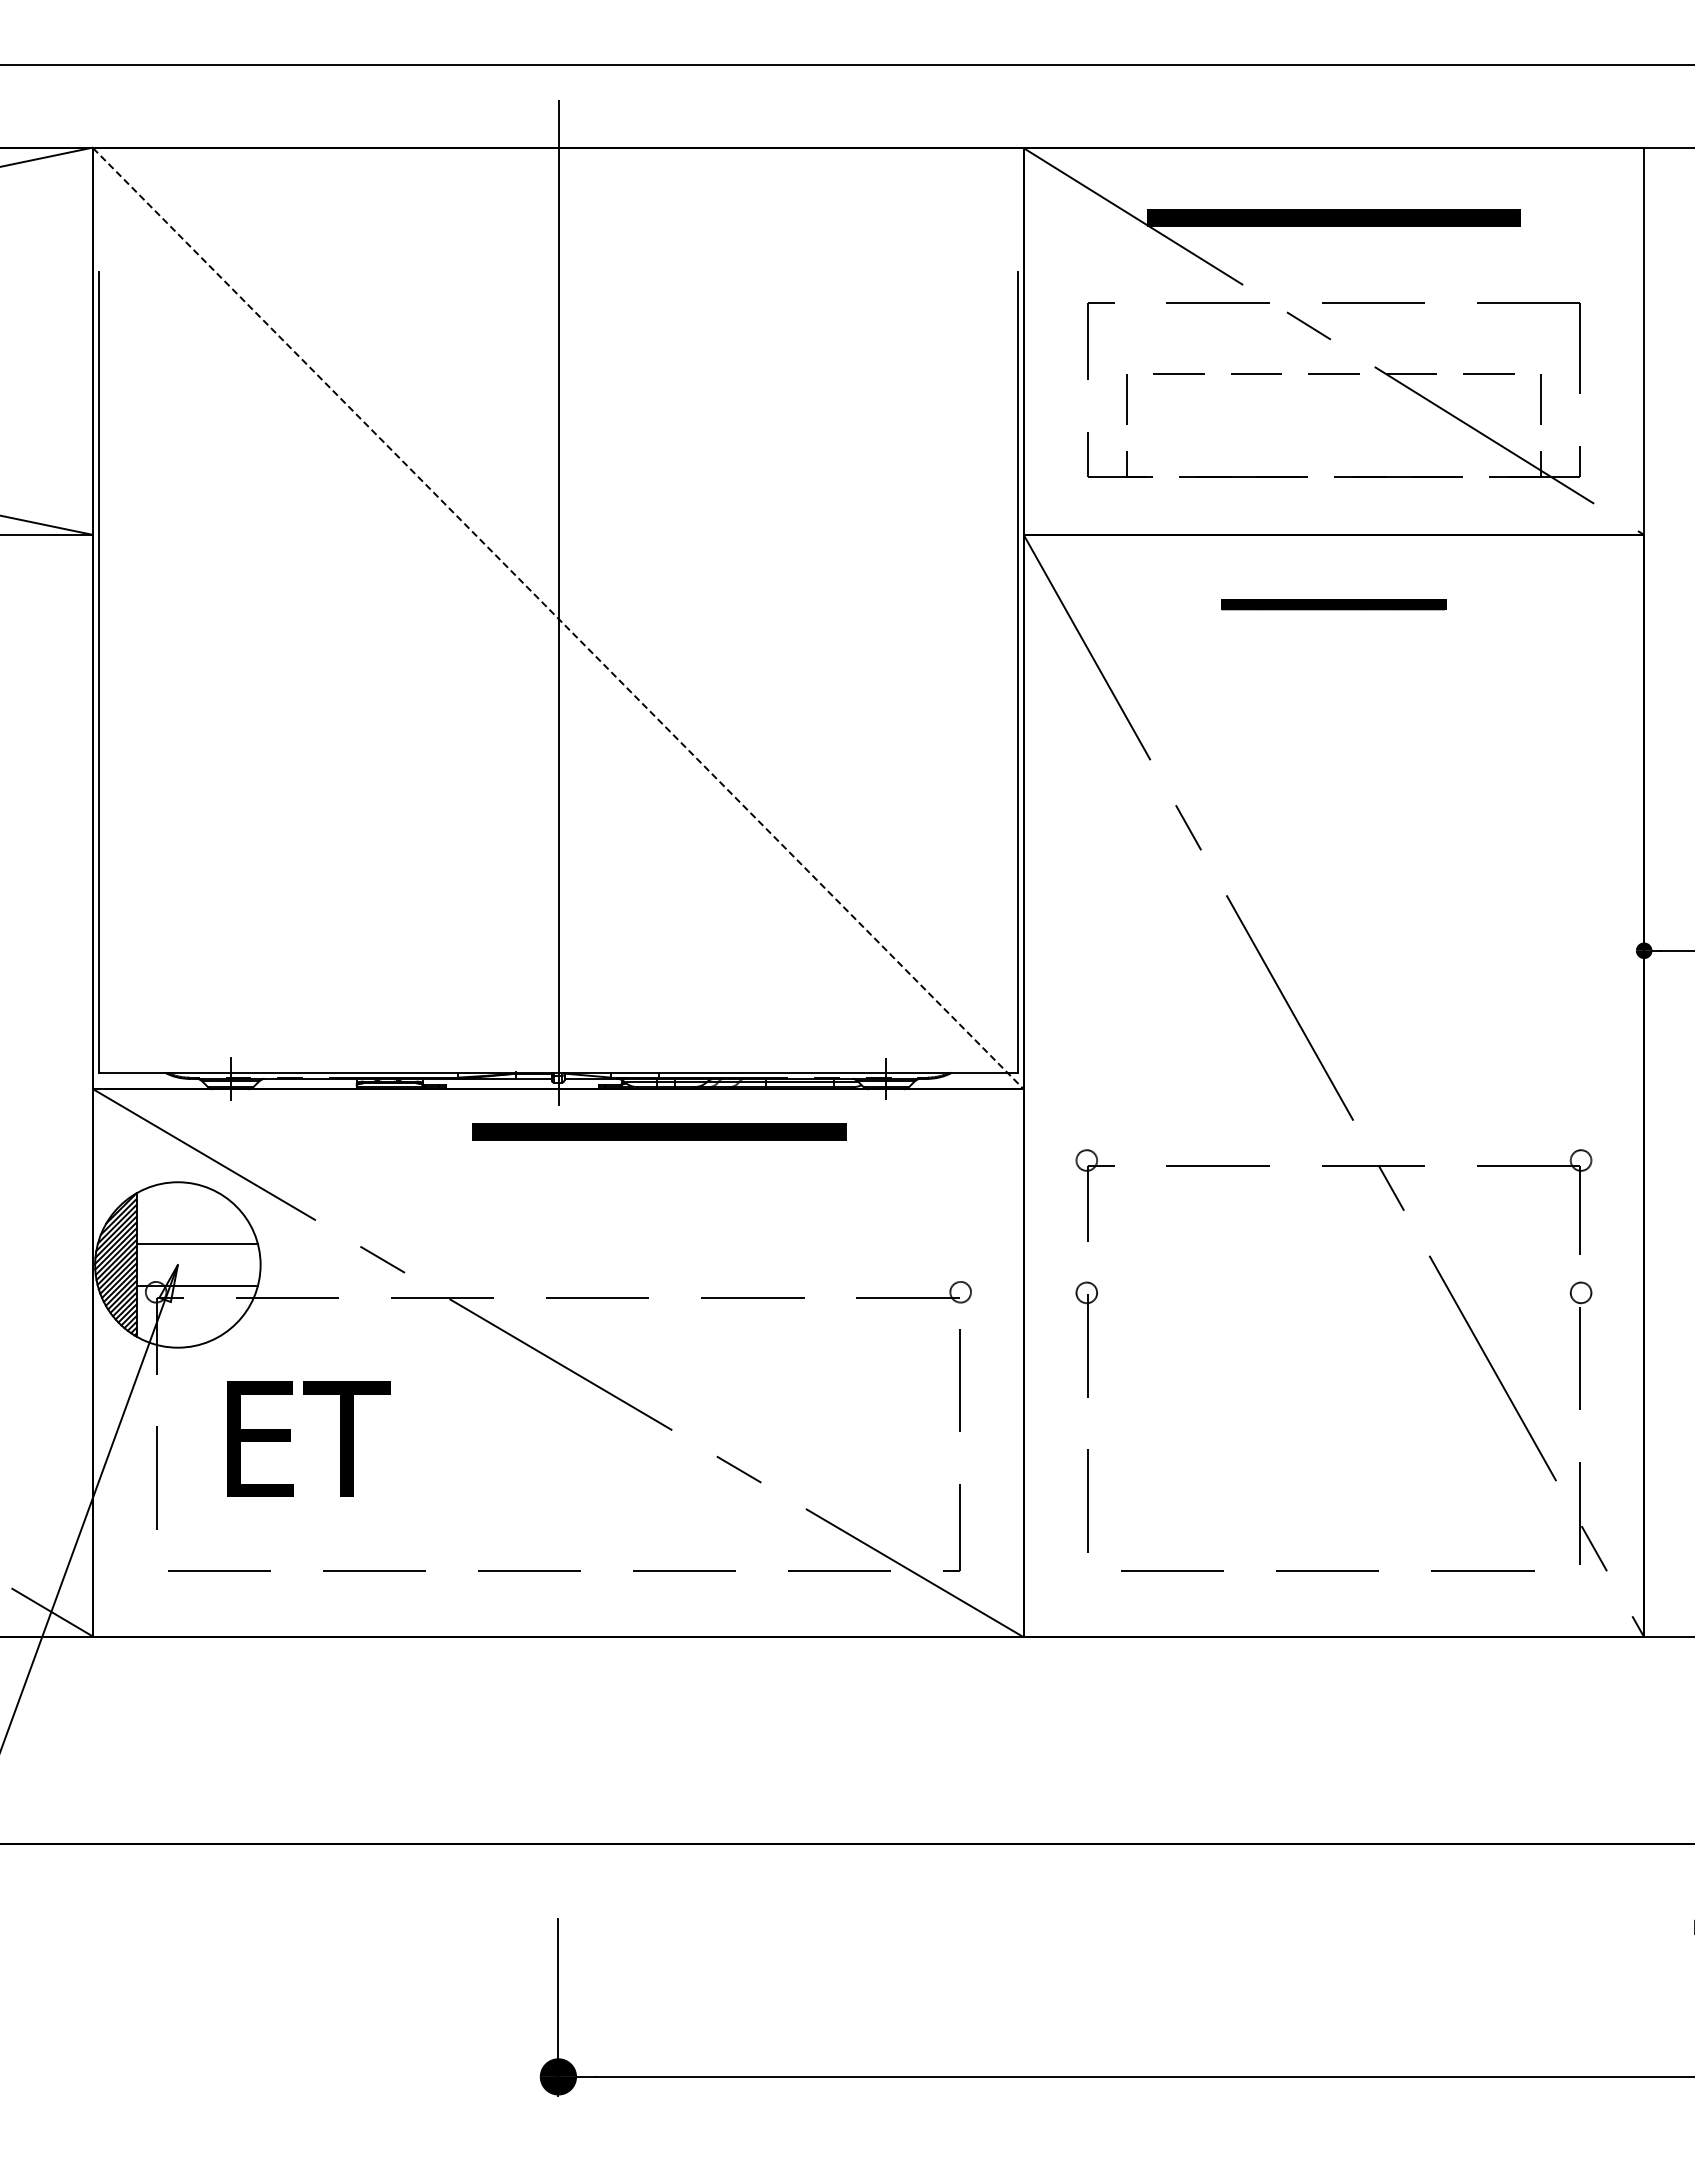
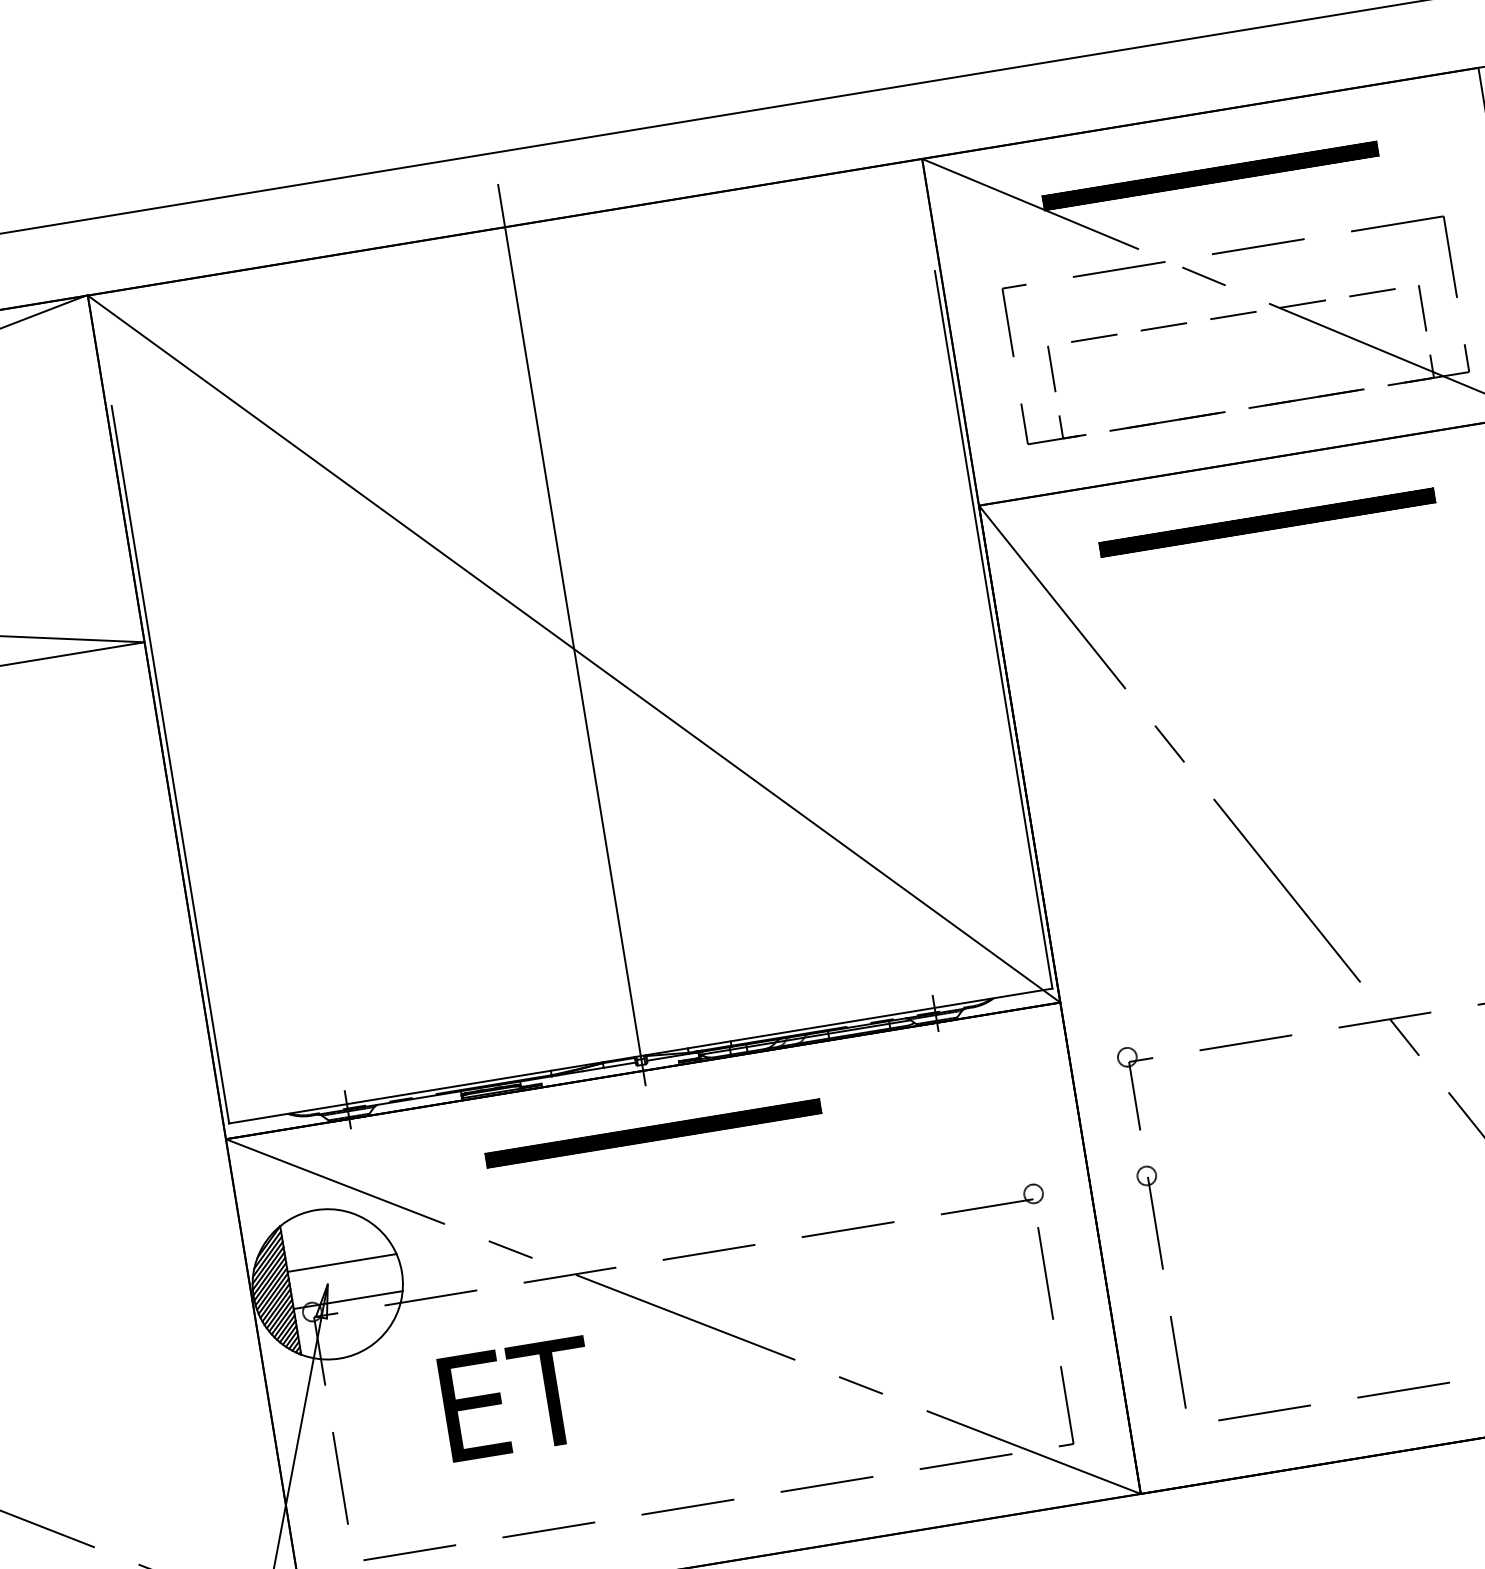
part: (1333, 604) -> (1266, 522), size x1.67
line: (558, 618) -> (574, 648), dashed -> solid
part: (659, 1131) -> (653, 1133), moved
text: (308, 1438) -> (517, 1398), moved

